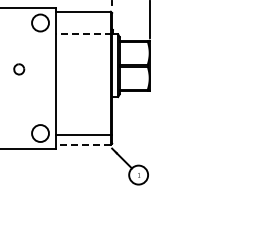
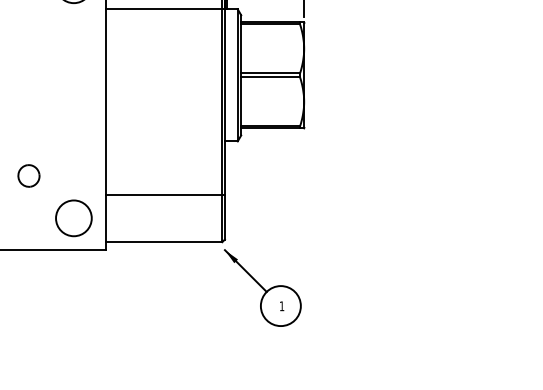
line: (83, 34) -> (164, 9), dashed -> solid
part: (19, 69) -> (29, 176), moved
line: (83, 135) -> (164, 195), moved
line: (83, 144) -> (164, 241), dashed -> solid

